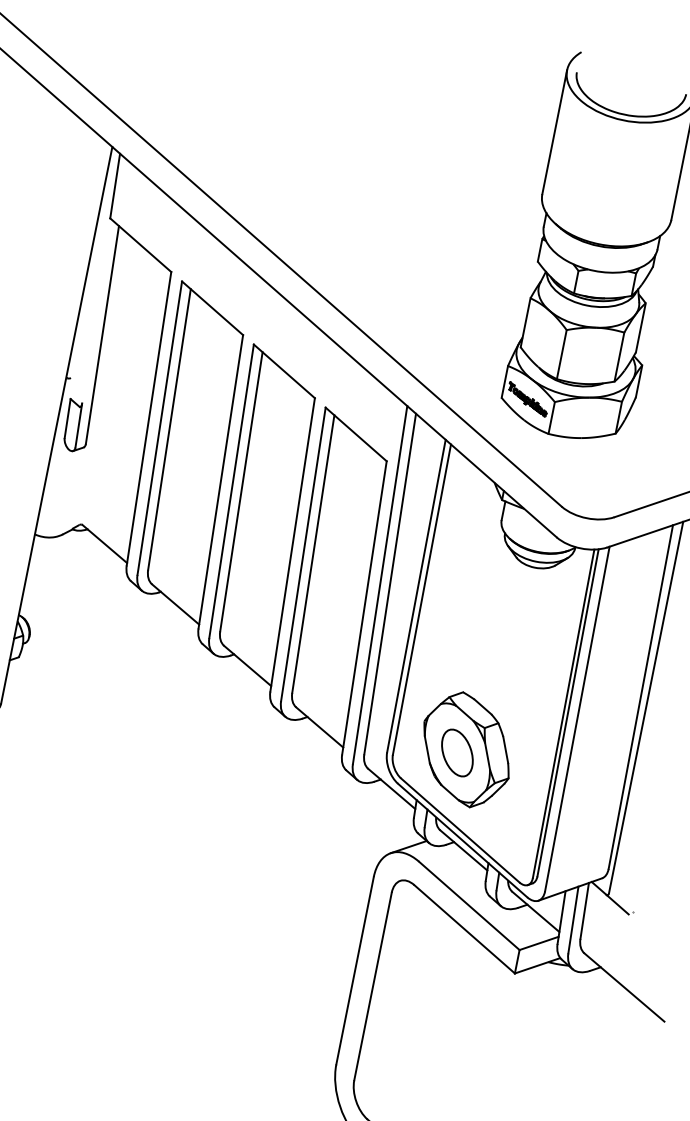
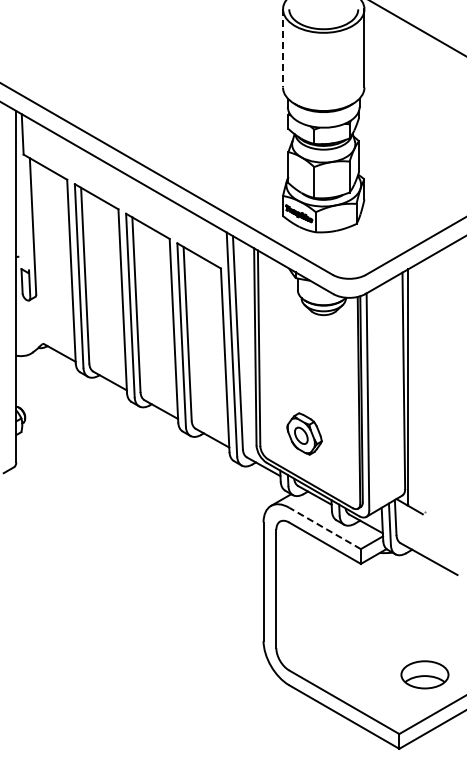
line: (555, 132) -> (283, 48), solid -> dashed
part: (466, 749) -> (304, 433), size x0.6
line: (468, 905) -> (324, 528), solid -> dashed

